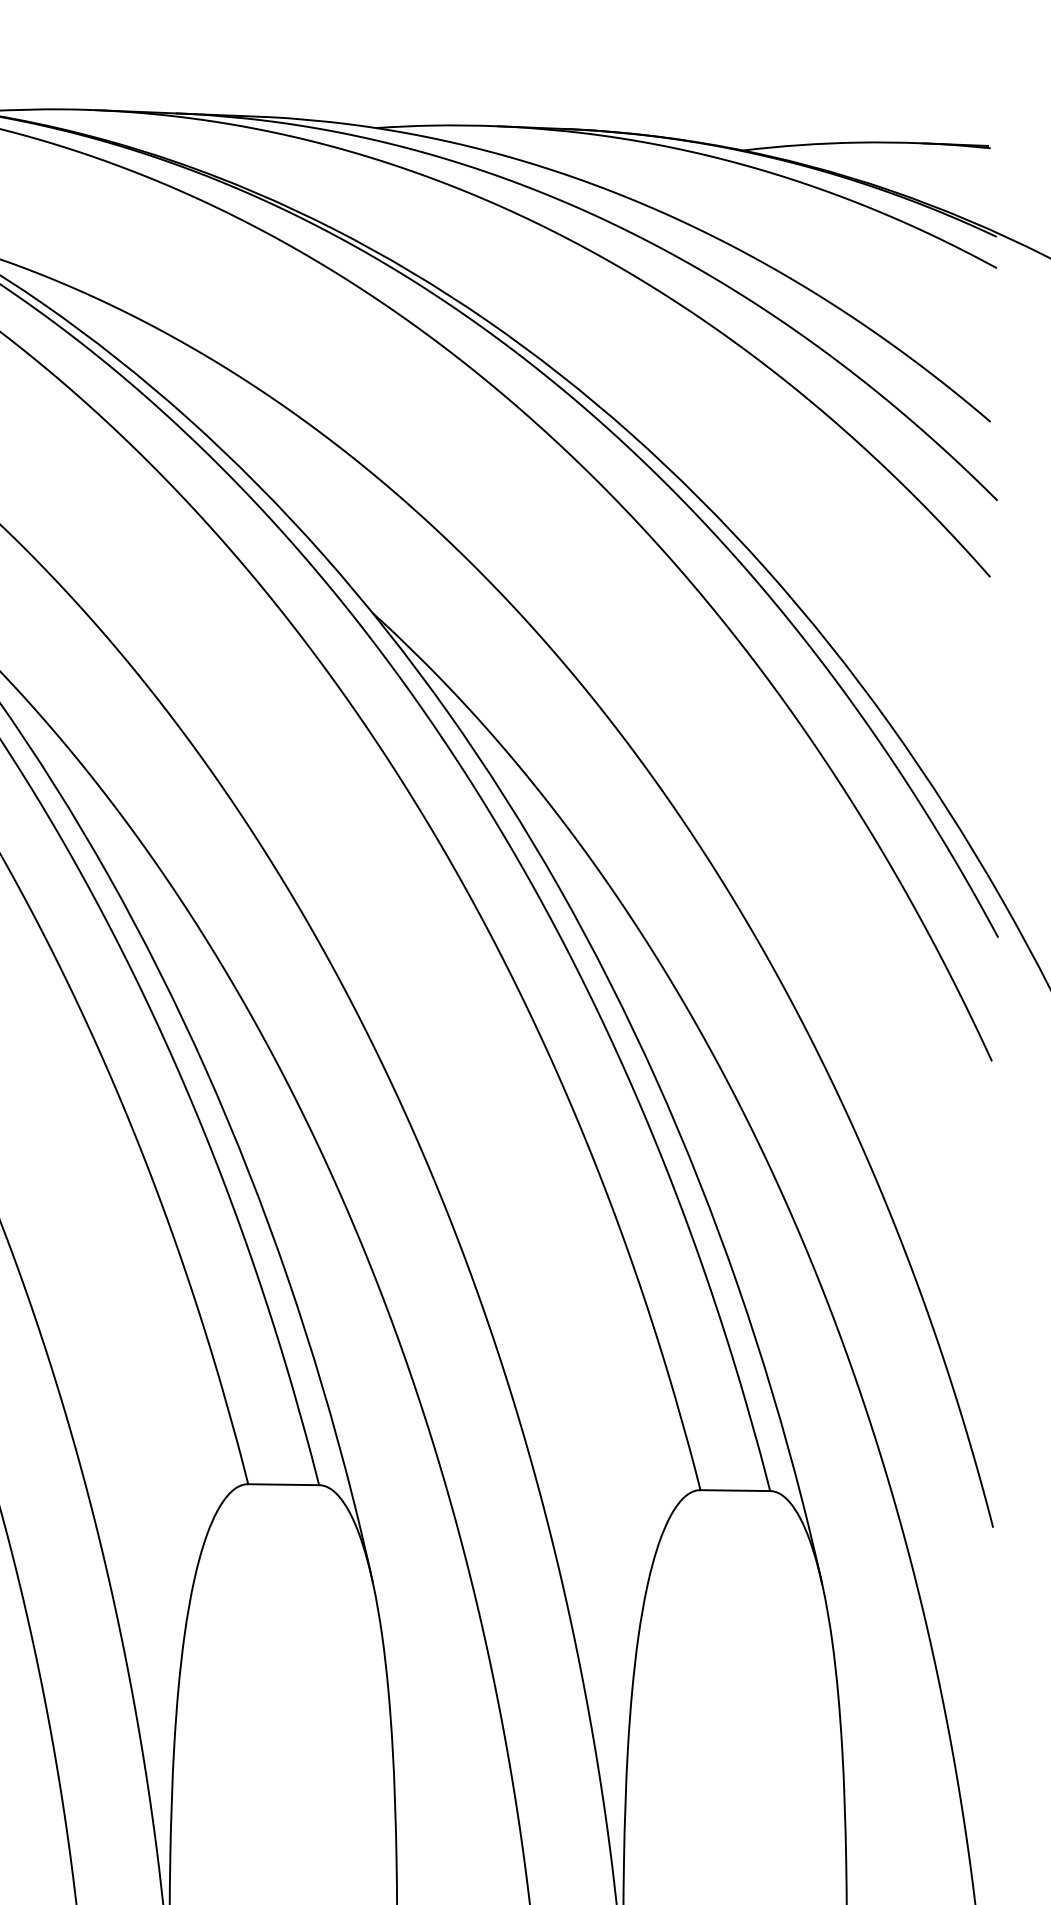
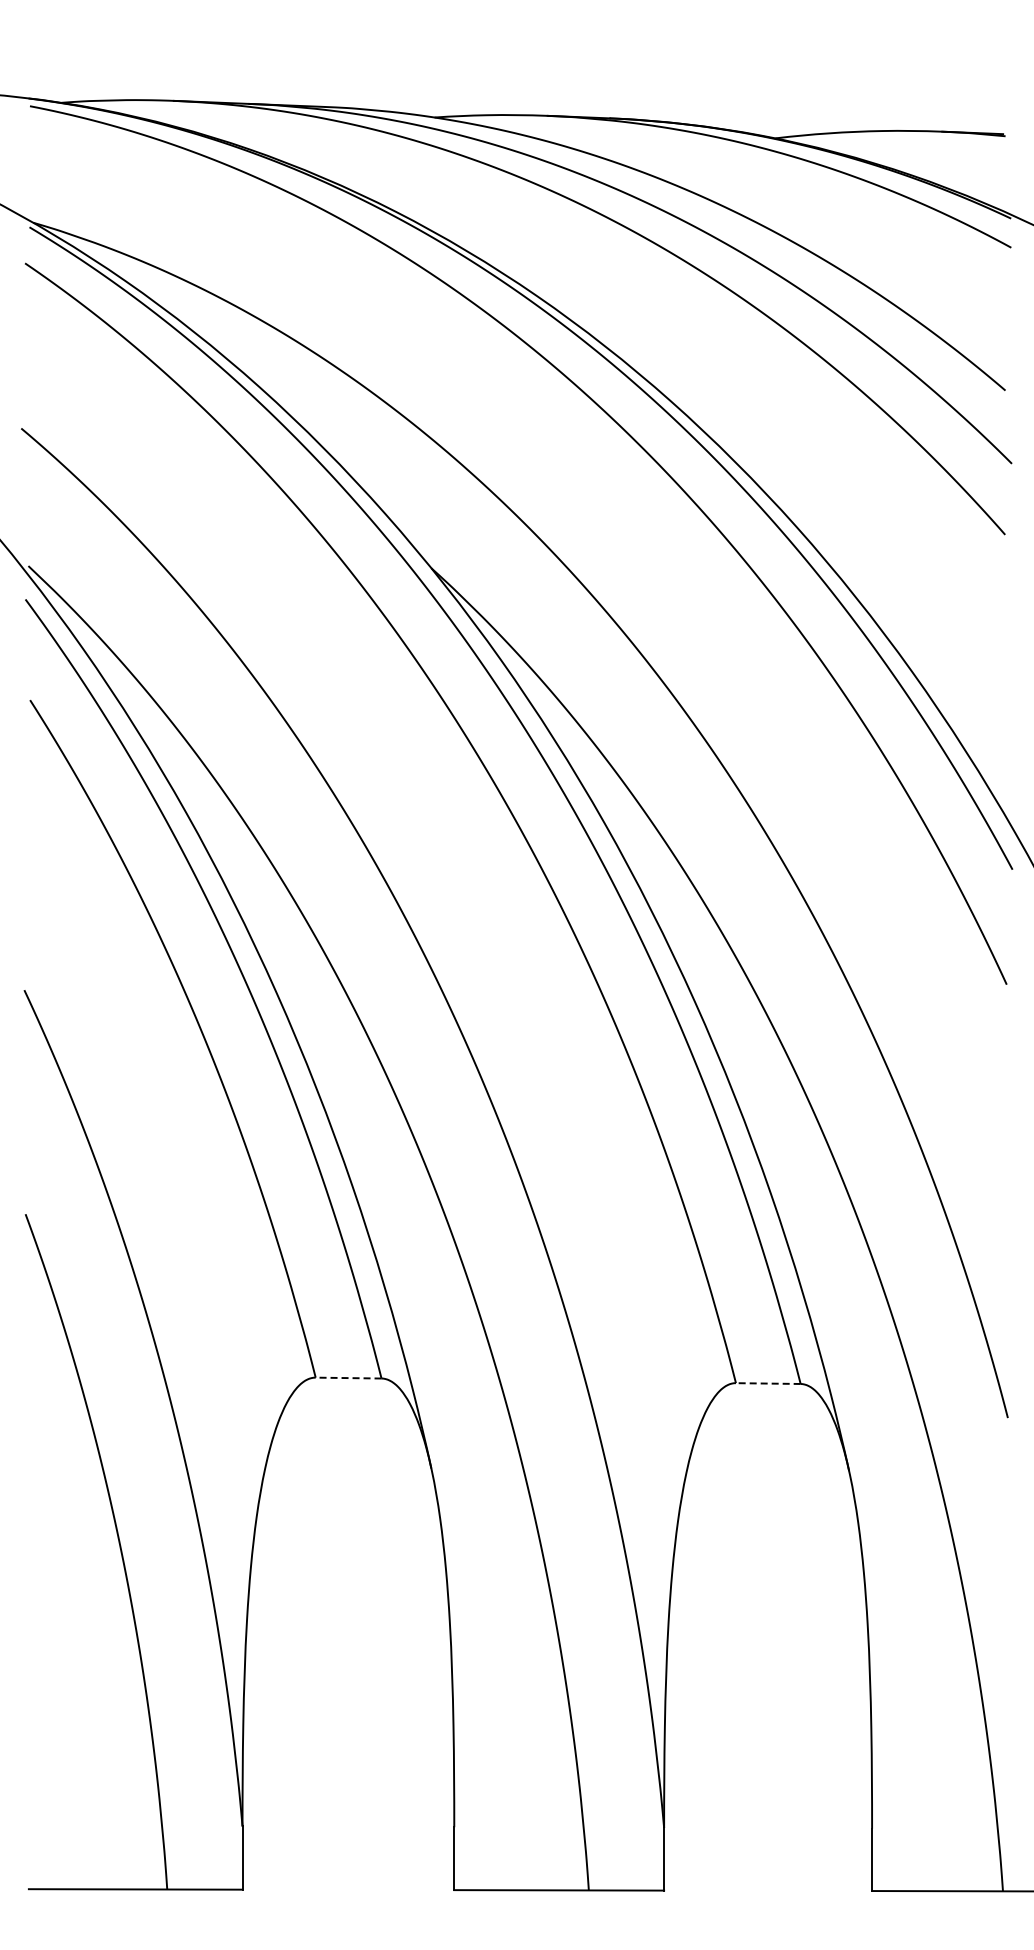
line: (283, 1485) -> (348, 1378), solid -> dashed
line: (734, 1490) -> (767, 1383), solid -> dashed

